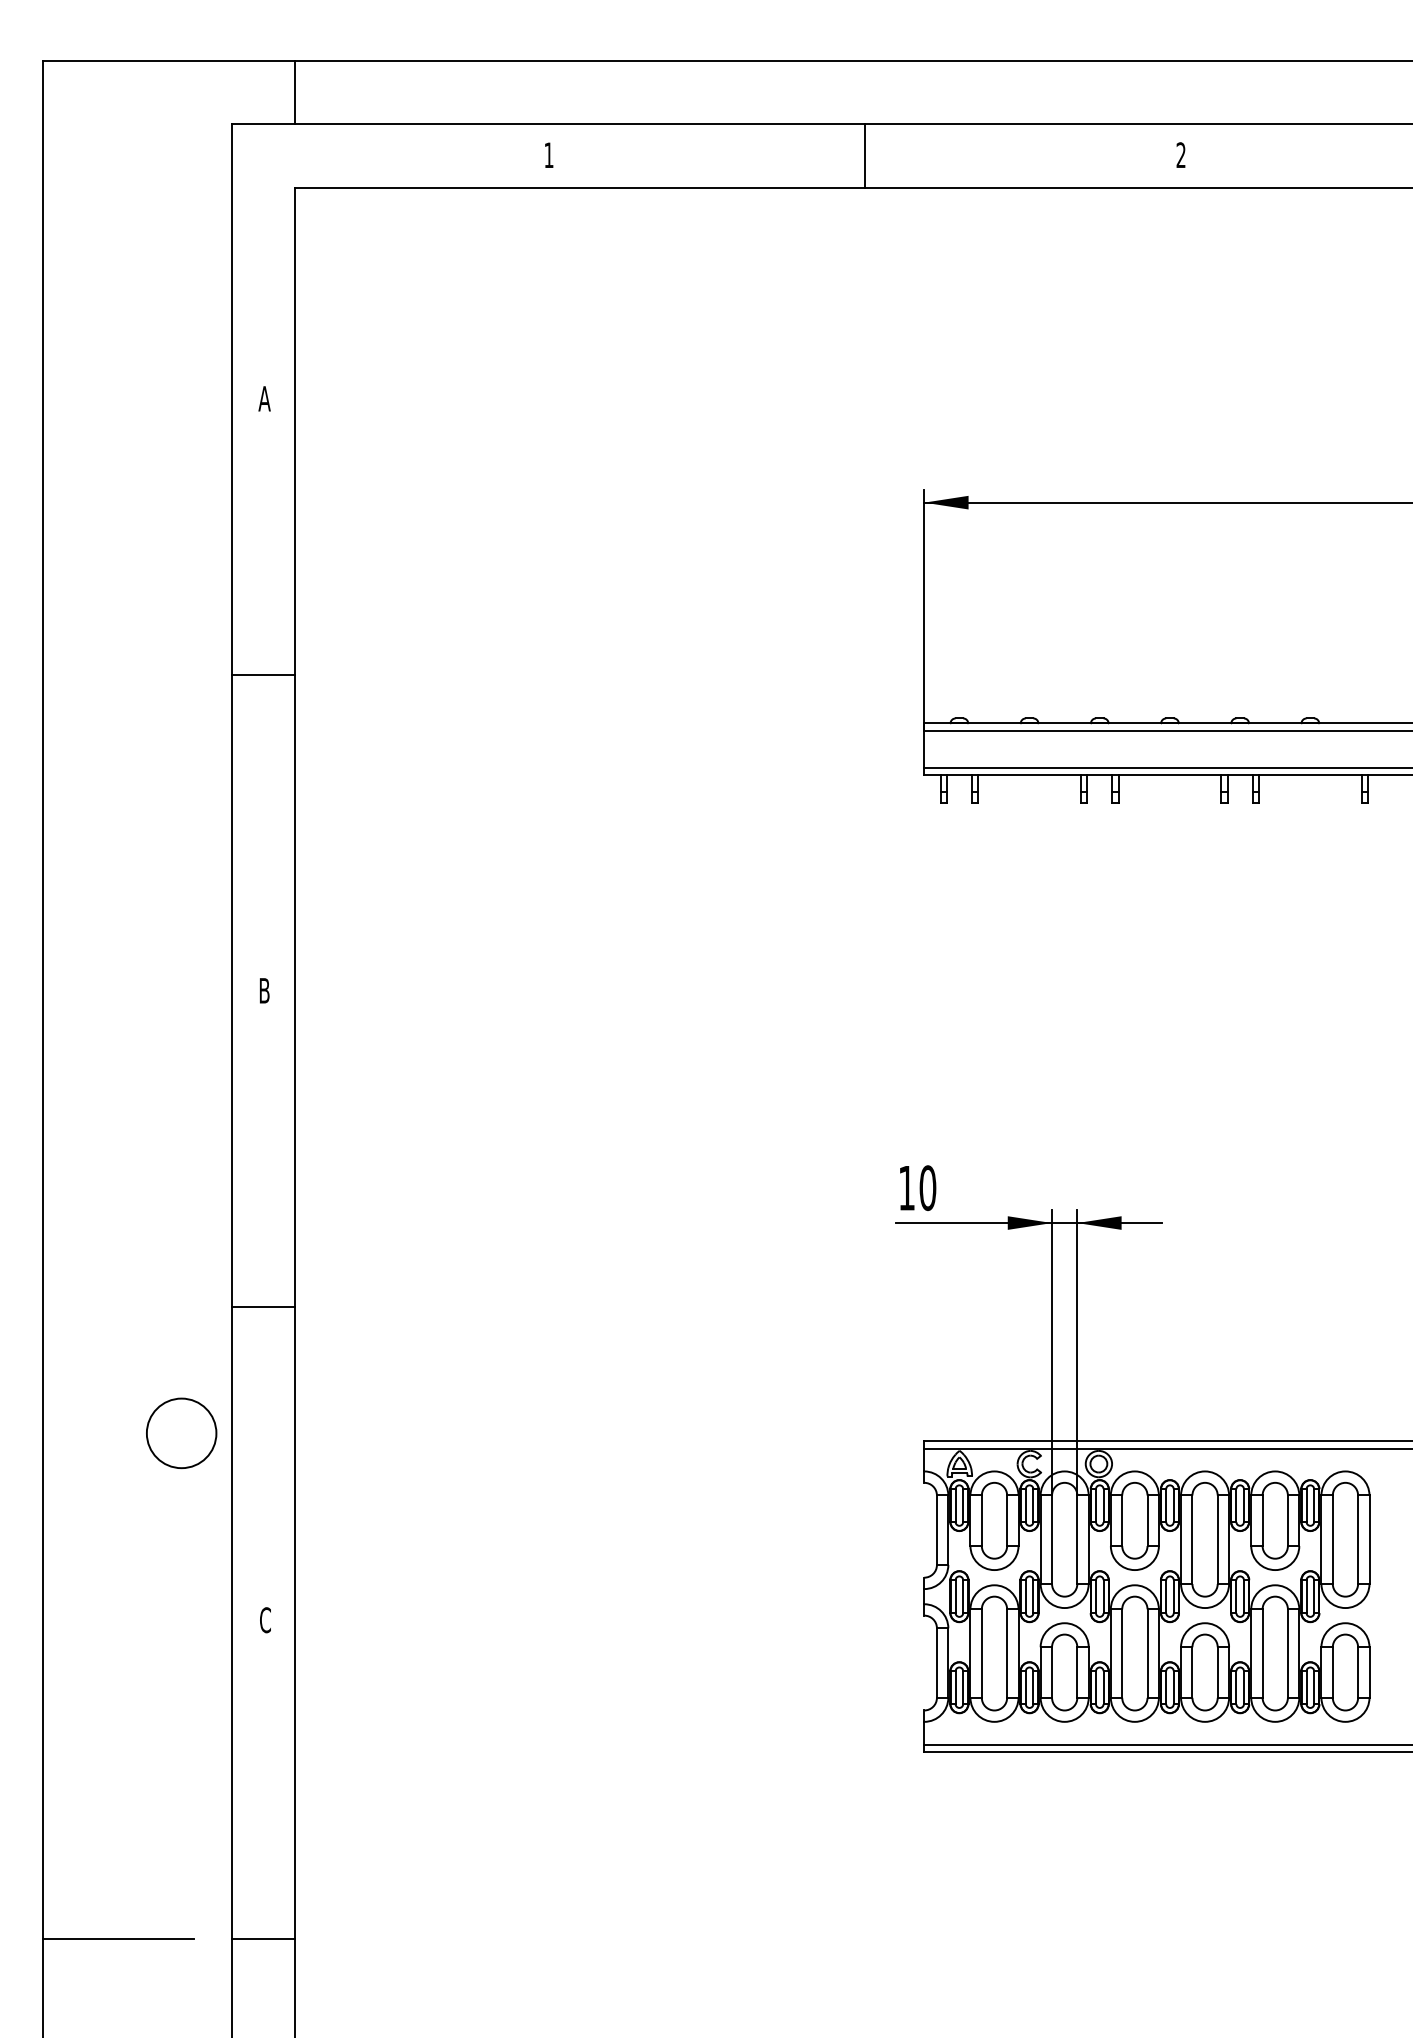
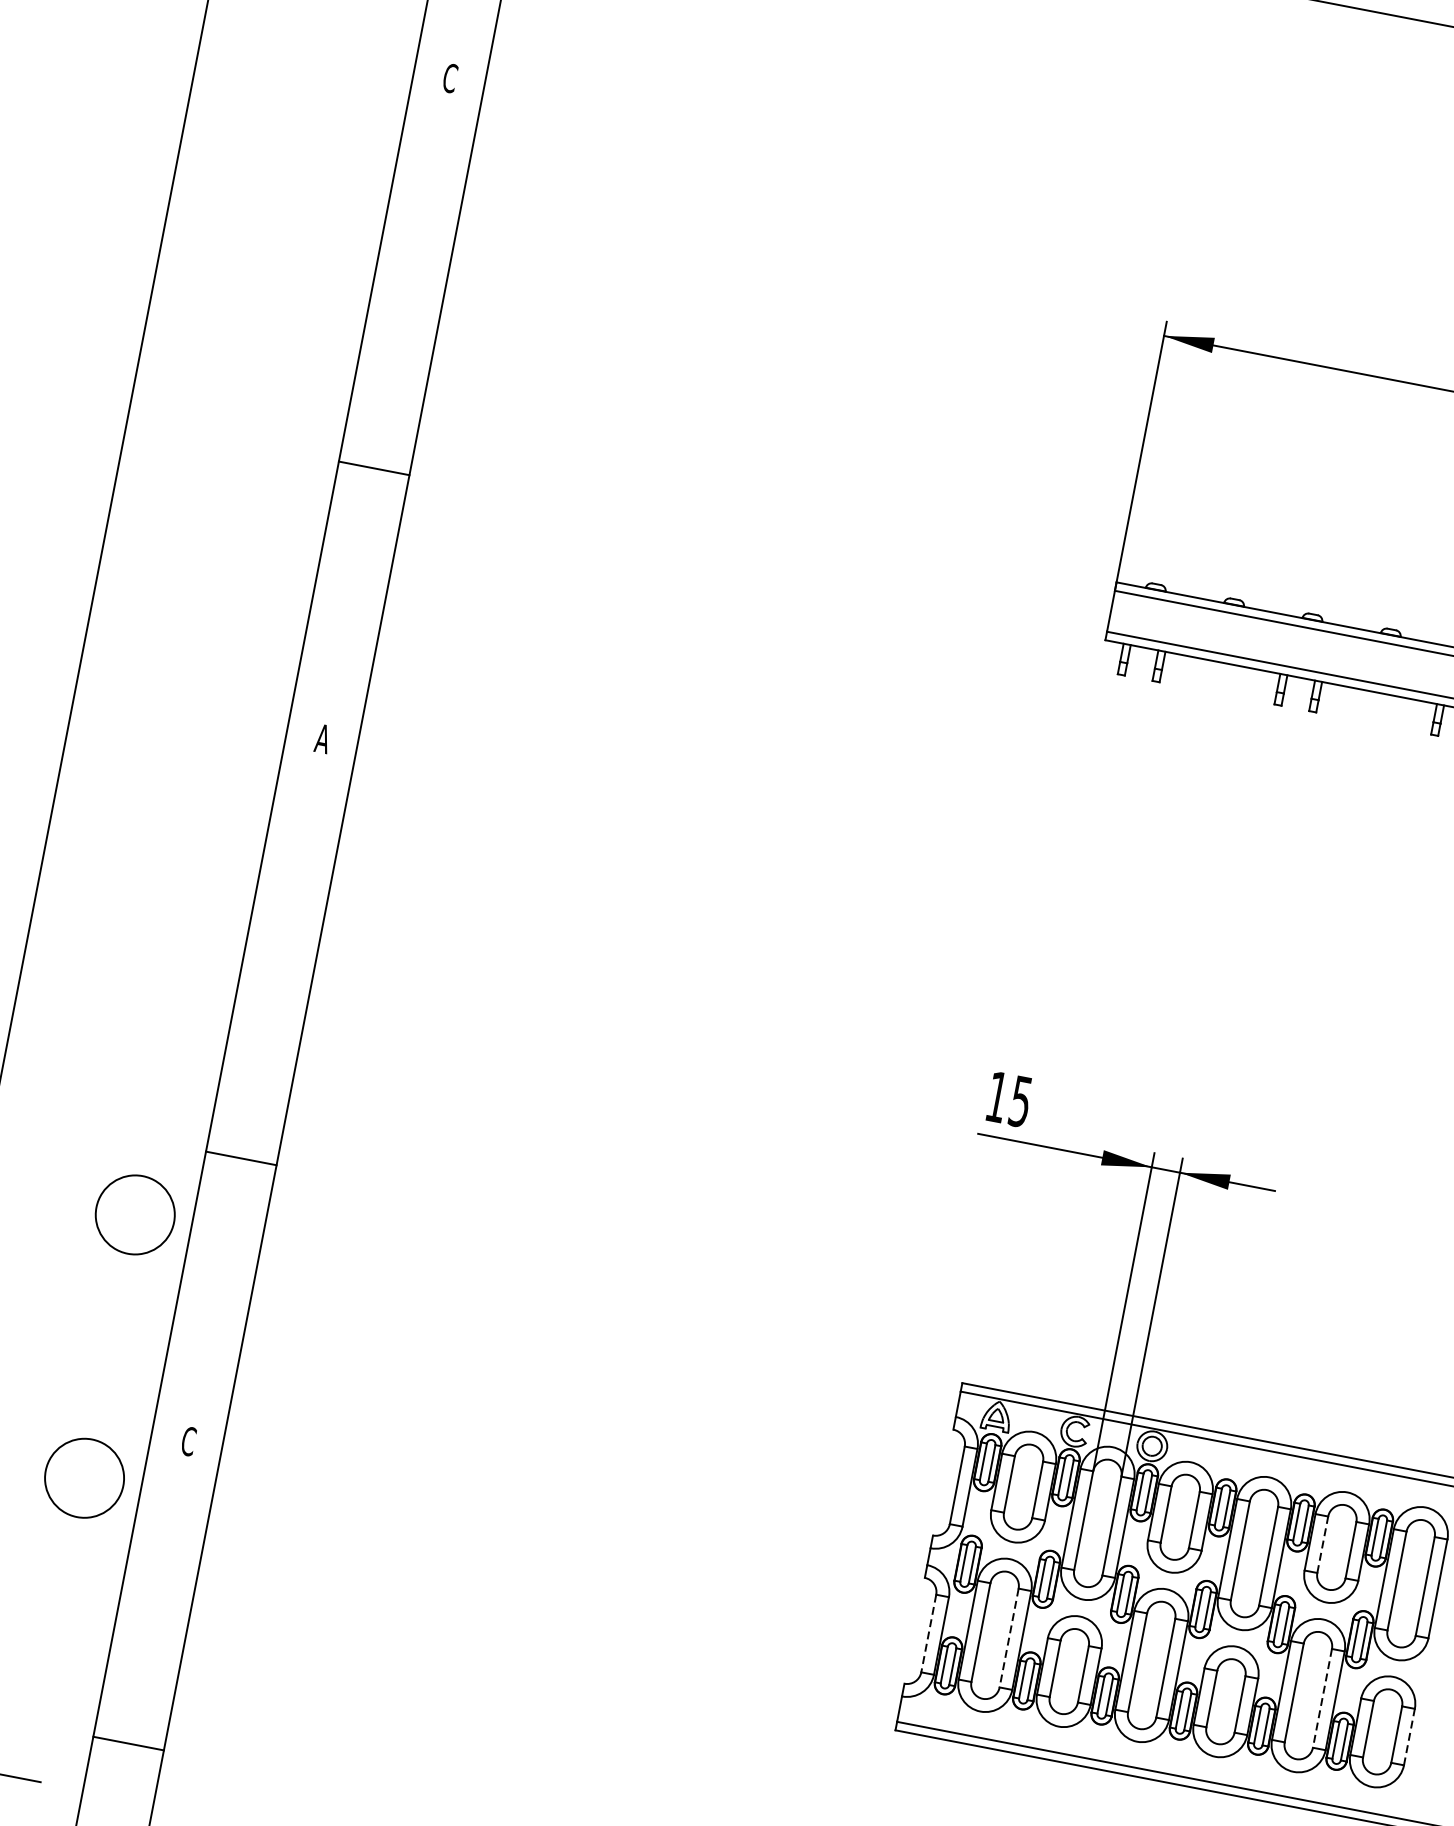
text: (264, 398) -> (450, 77), A -> C
line: (263, 674) -> (373, 468), moved
text: (264, 990) -> (322, 738), B -> A
text: (927, 1188) -> (1020, 1101), 10 -> 15
line: (263, 1306) -> (241, 1157), moved
line: (1262, 1520) -> (1322, 1544), solid -> dashed
line: (1007, 1654) -> (1009, 1639), solid -> dashed
line: (1287, 1654) -> (1321, 1699), solid -> dashed
line: (936, 1663) -> (928, 1633), solid -> dashed
circle: (181, 1669) -> (84, 1478), added
line: (1369, 1672) -> (1409, 1737), solid -> dashed
line: (263, 1939) -> (128, 1743), moved

